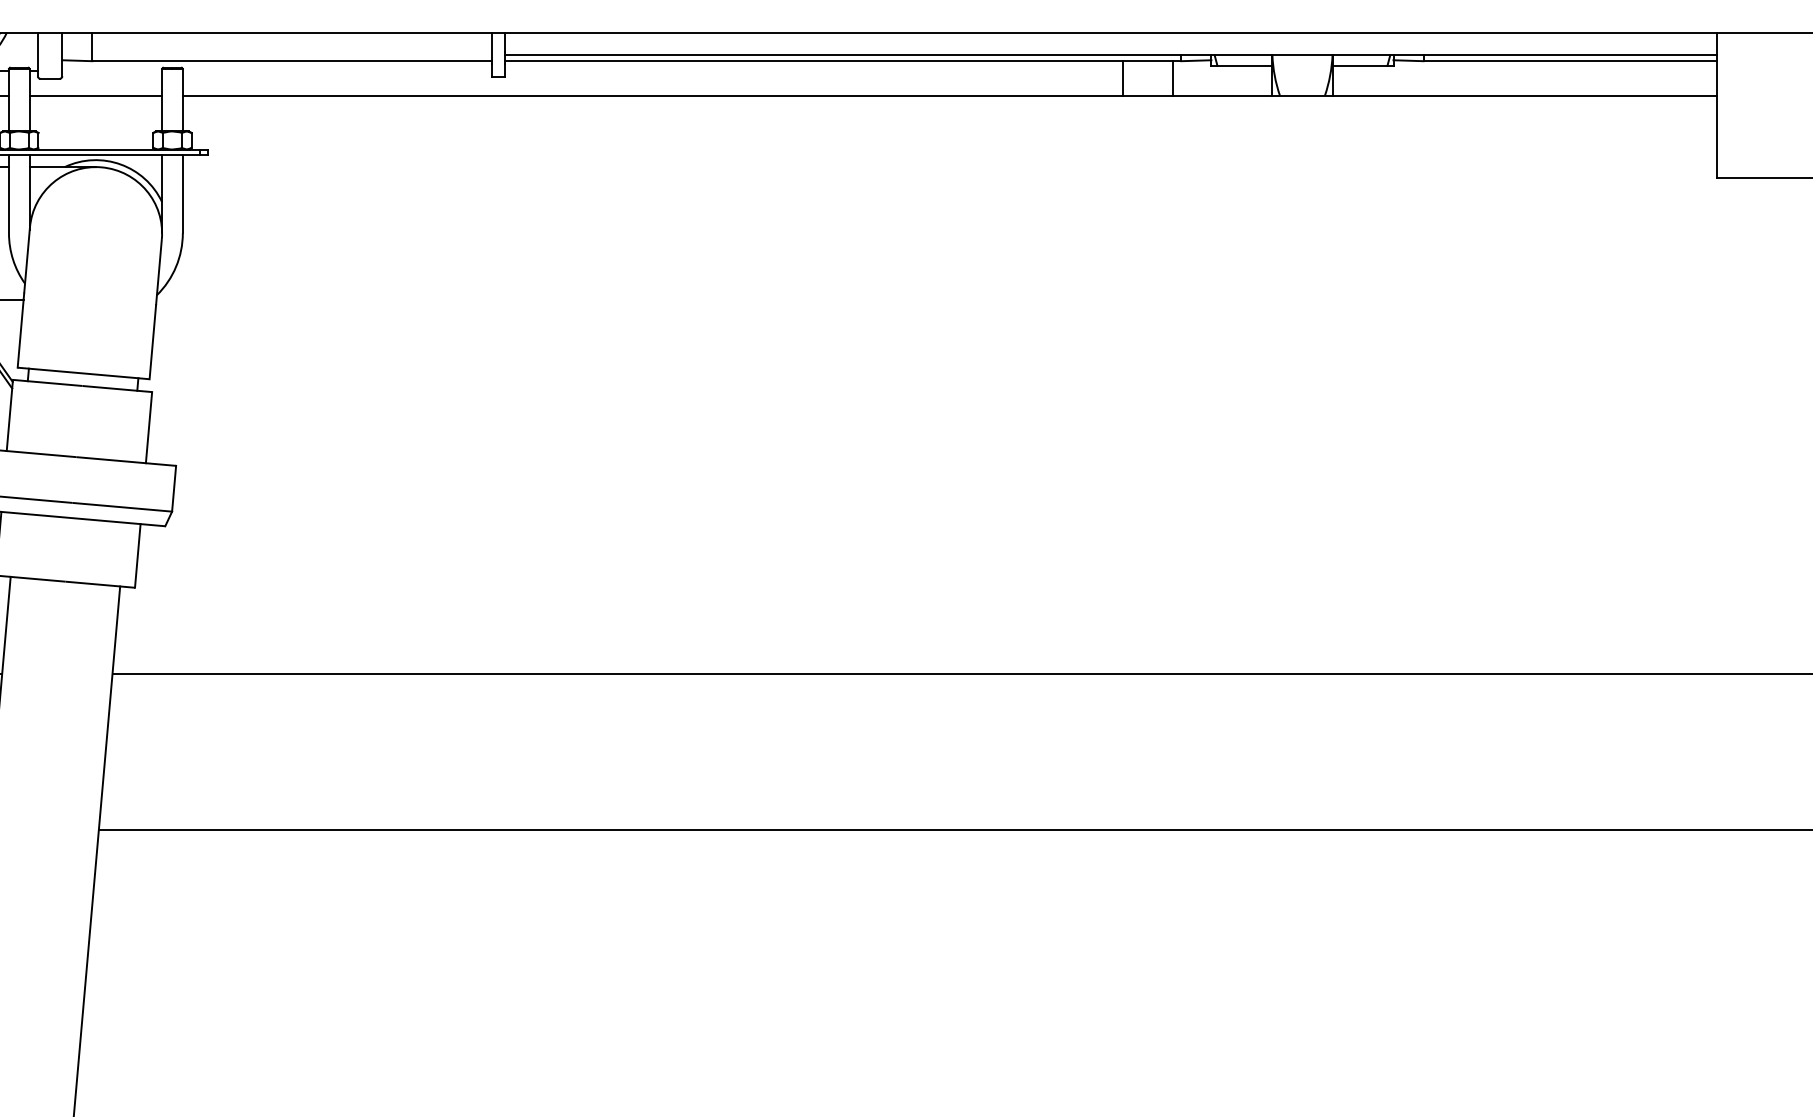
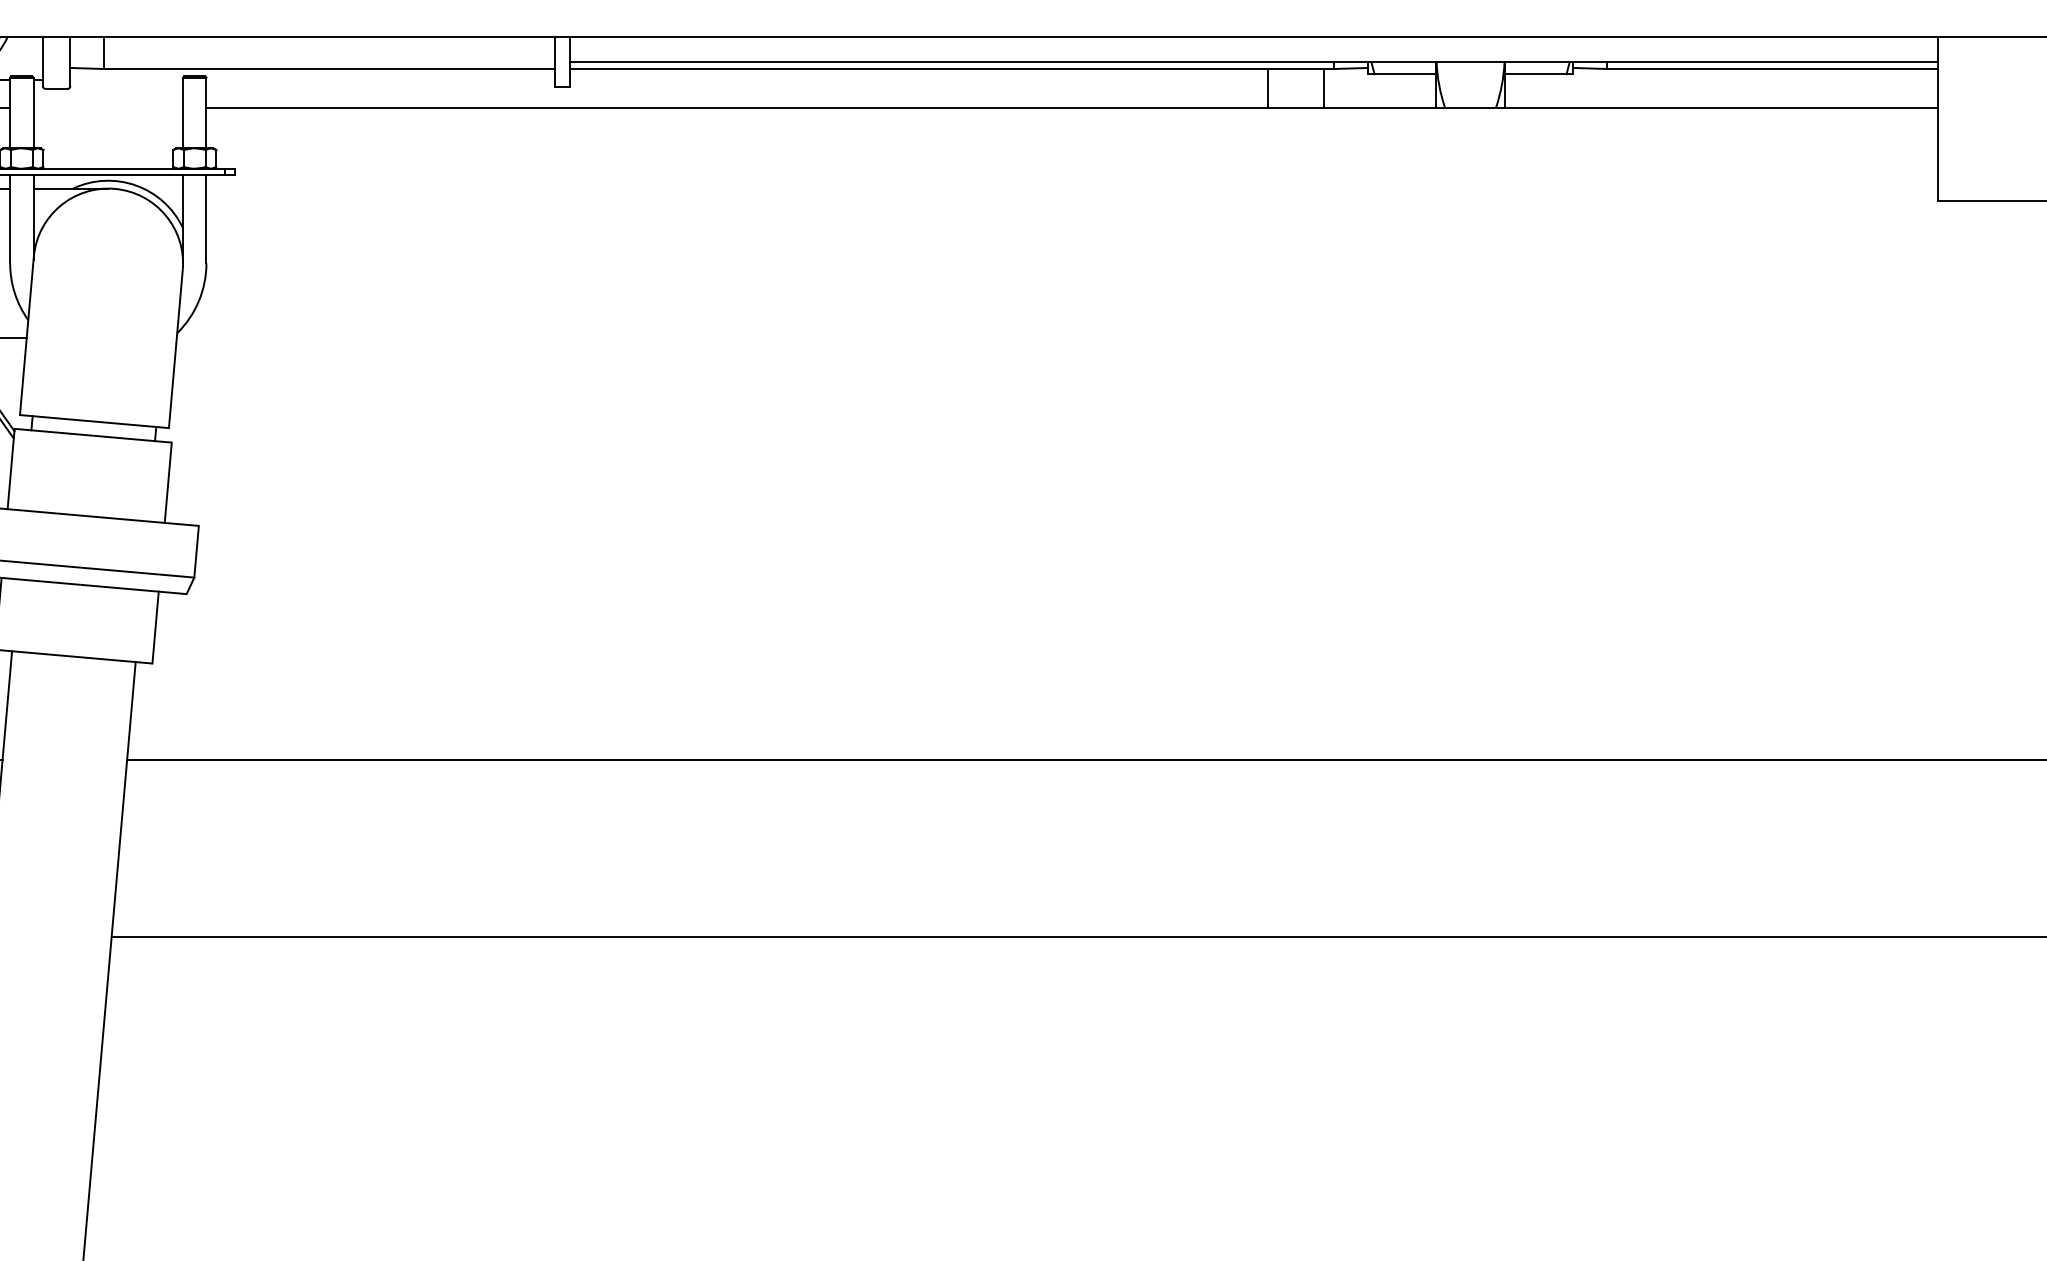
line: (96, 95) -> (108, 107), removed

